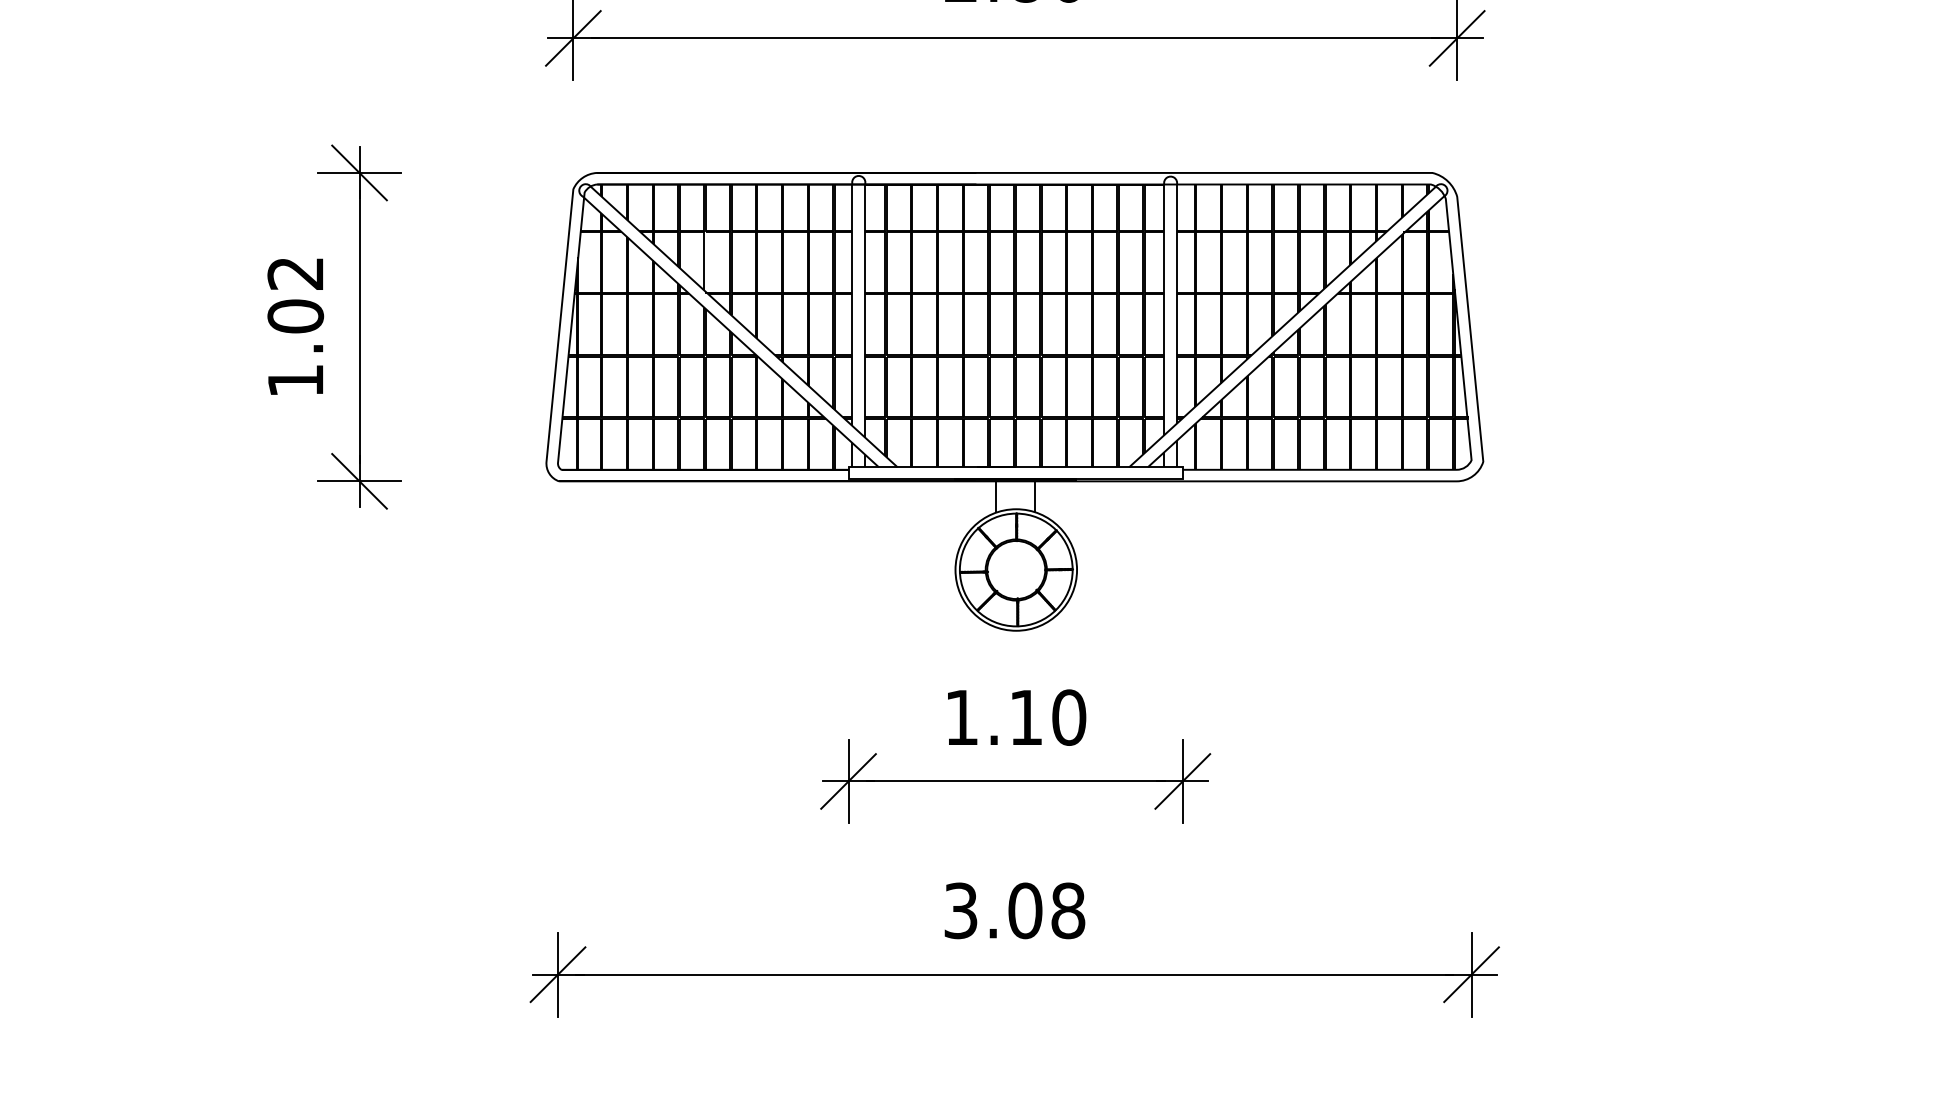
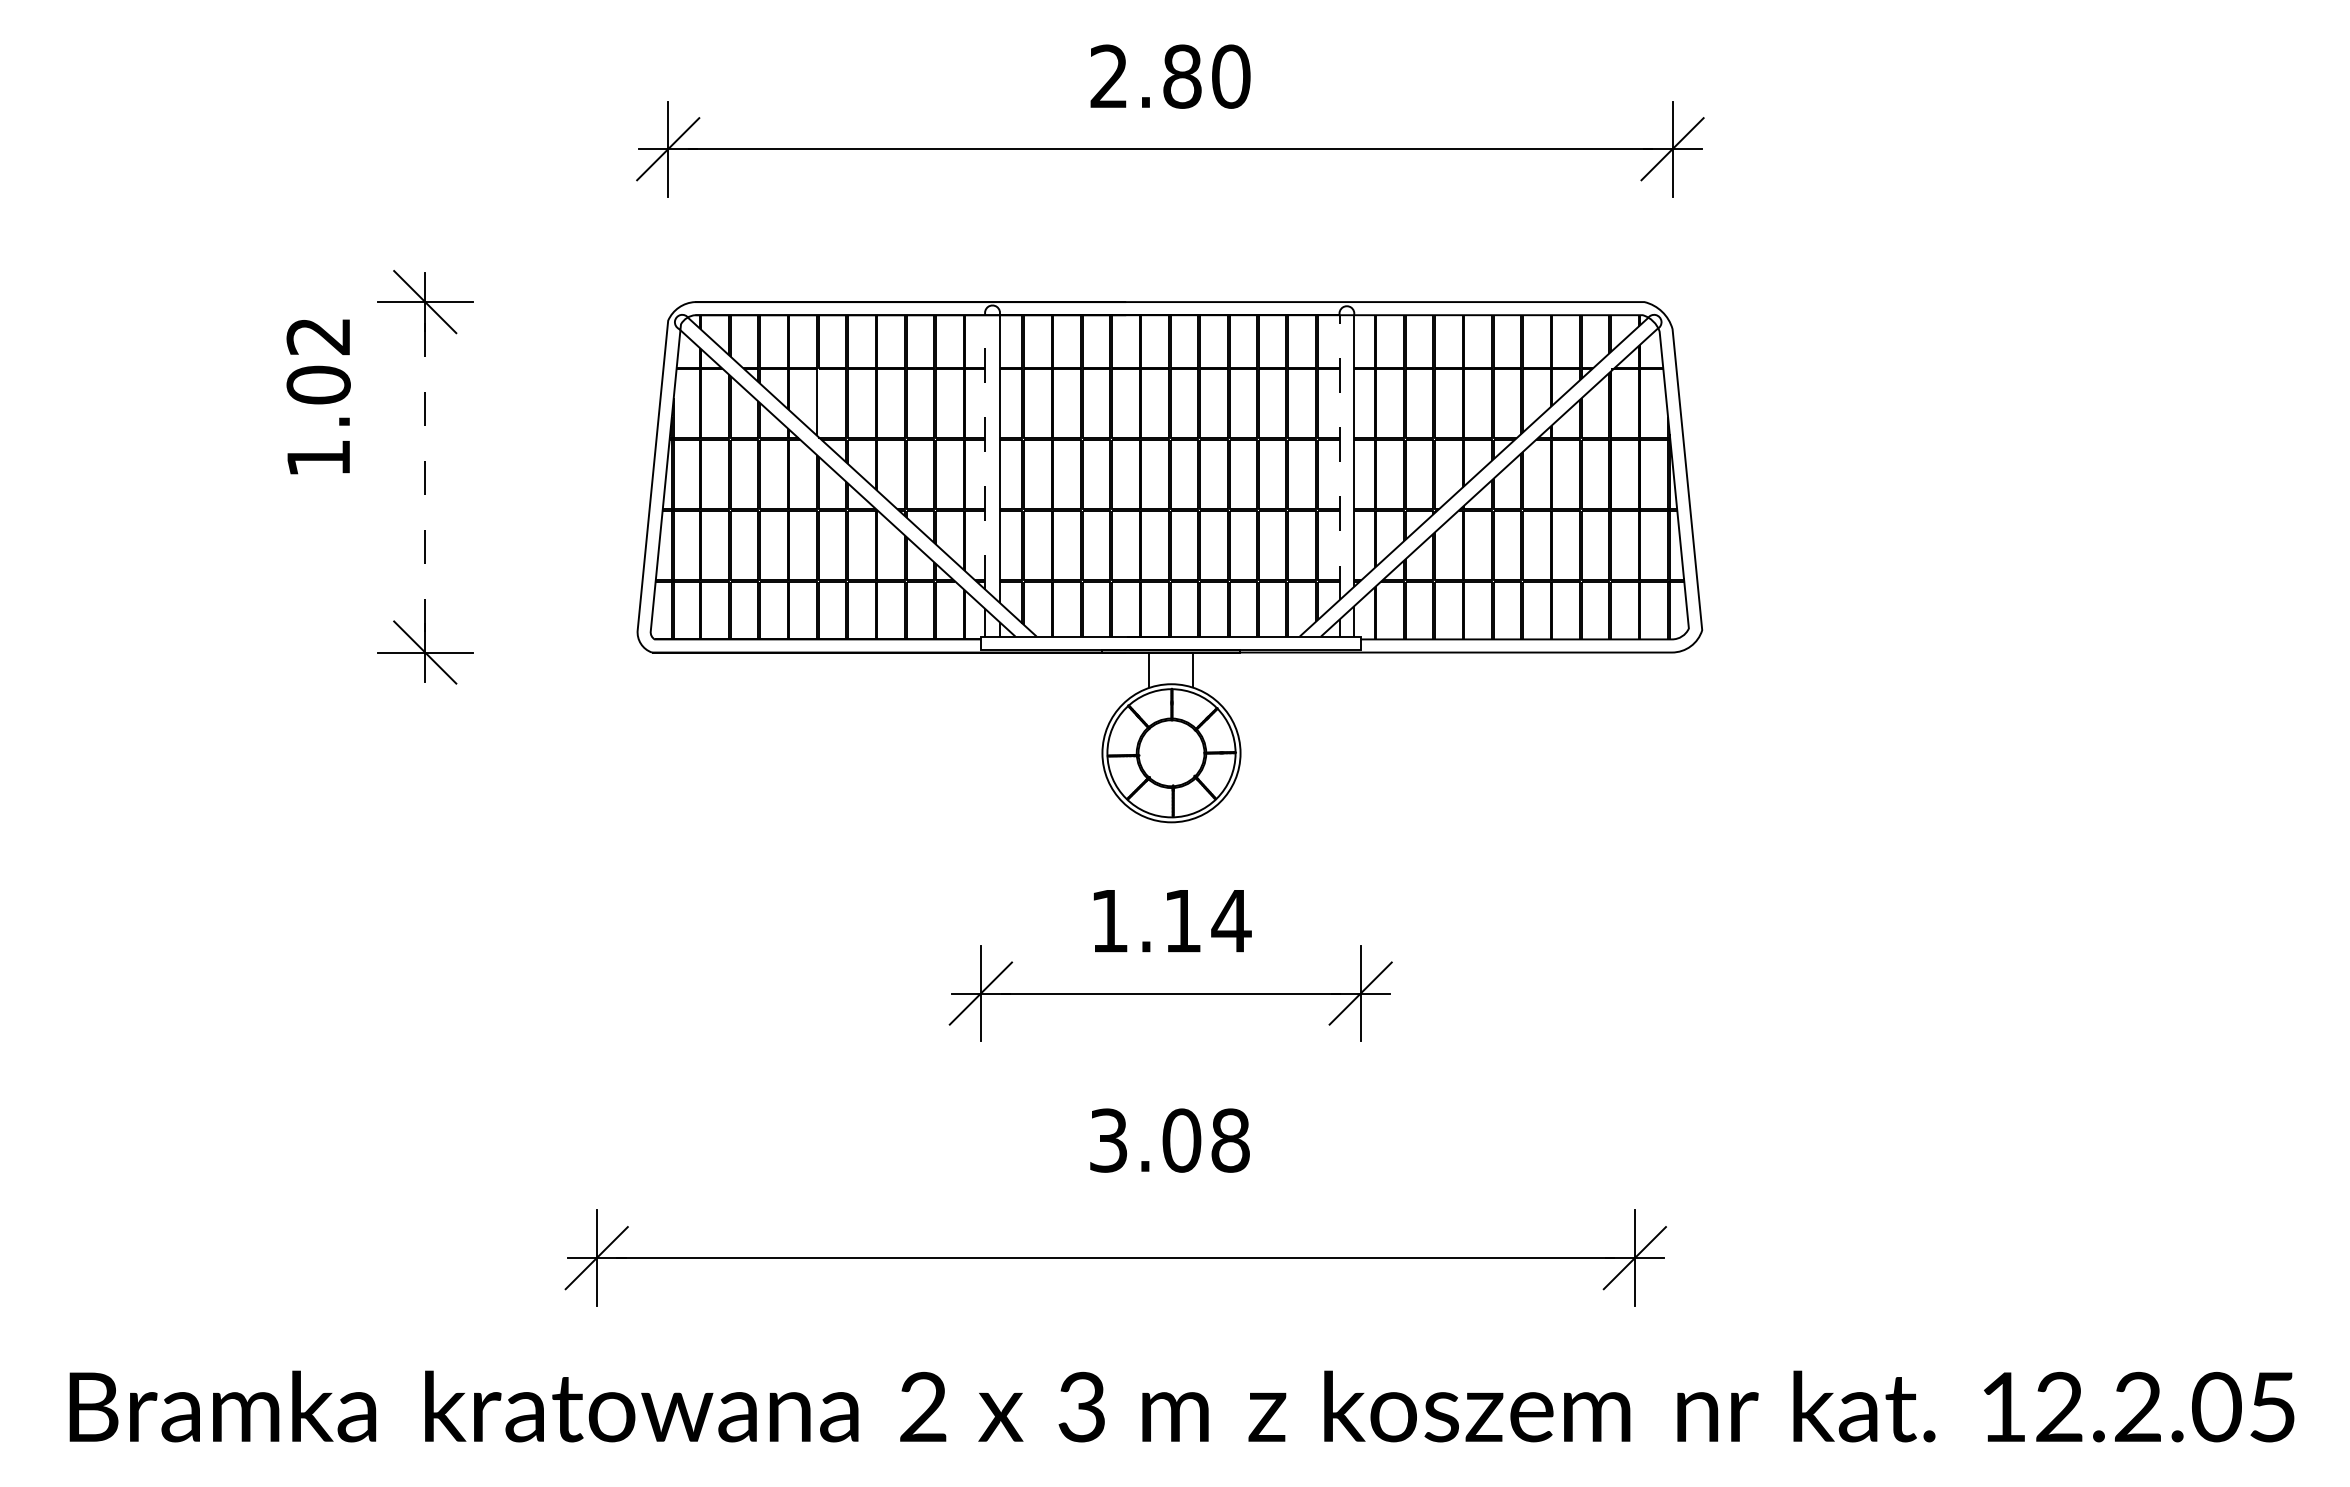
line: (852, 304) -> (985, 451), solid -> dashed
line: (1164, 309) -> (1339, 457), solid -> dashed
text: (295, 326) -> (318, 396), moved
line: (359, 327) -> (425, 477), solid -> dashed
text: (1069, 717) -> (1231, 920), 1.10 -> 1.14
part: (1014, 974) -> (1115, 1257), moved

